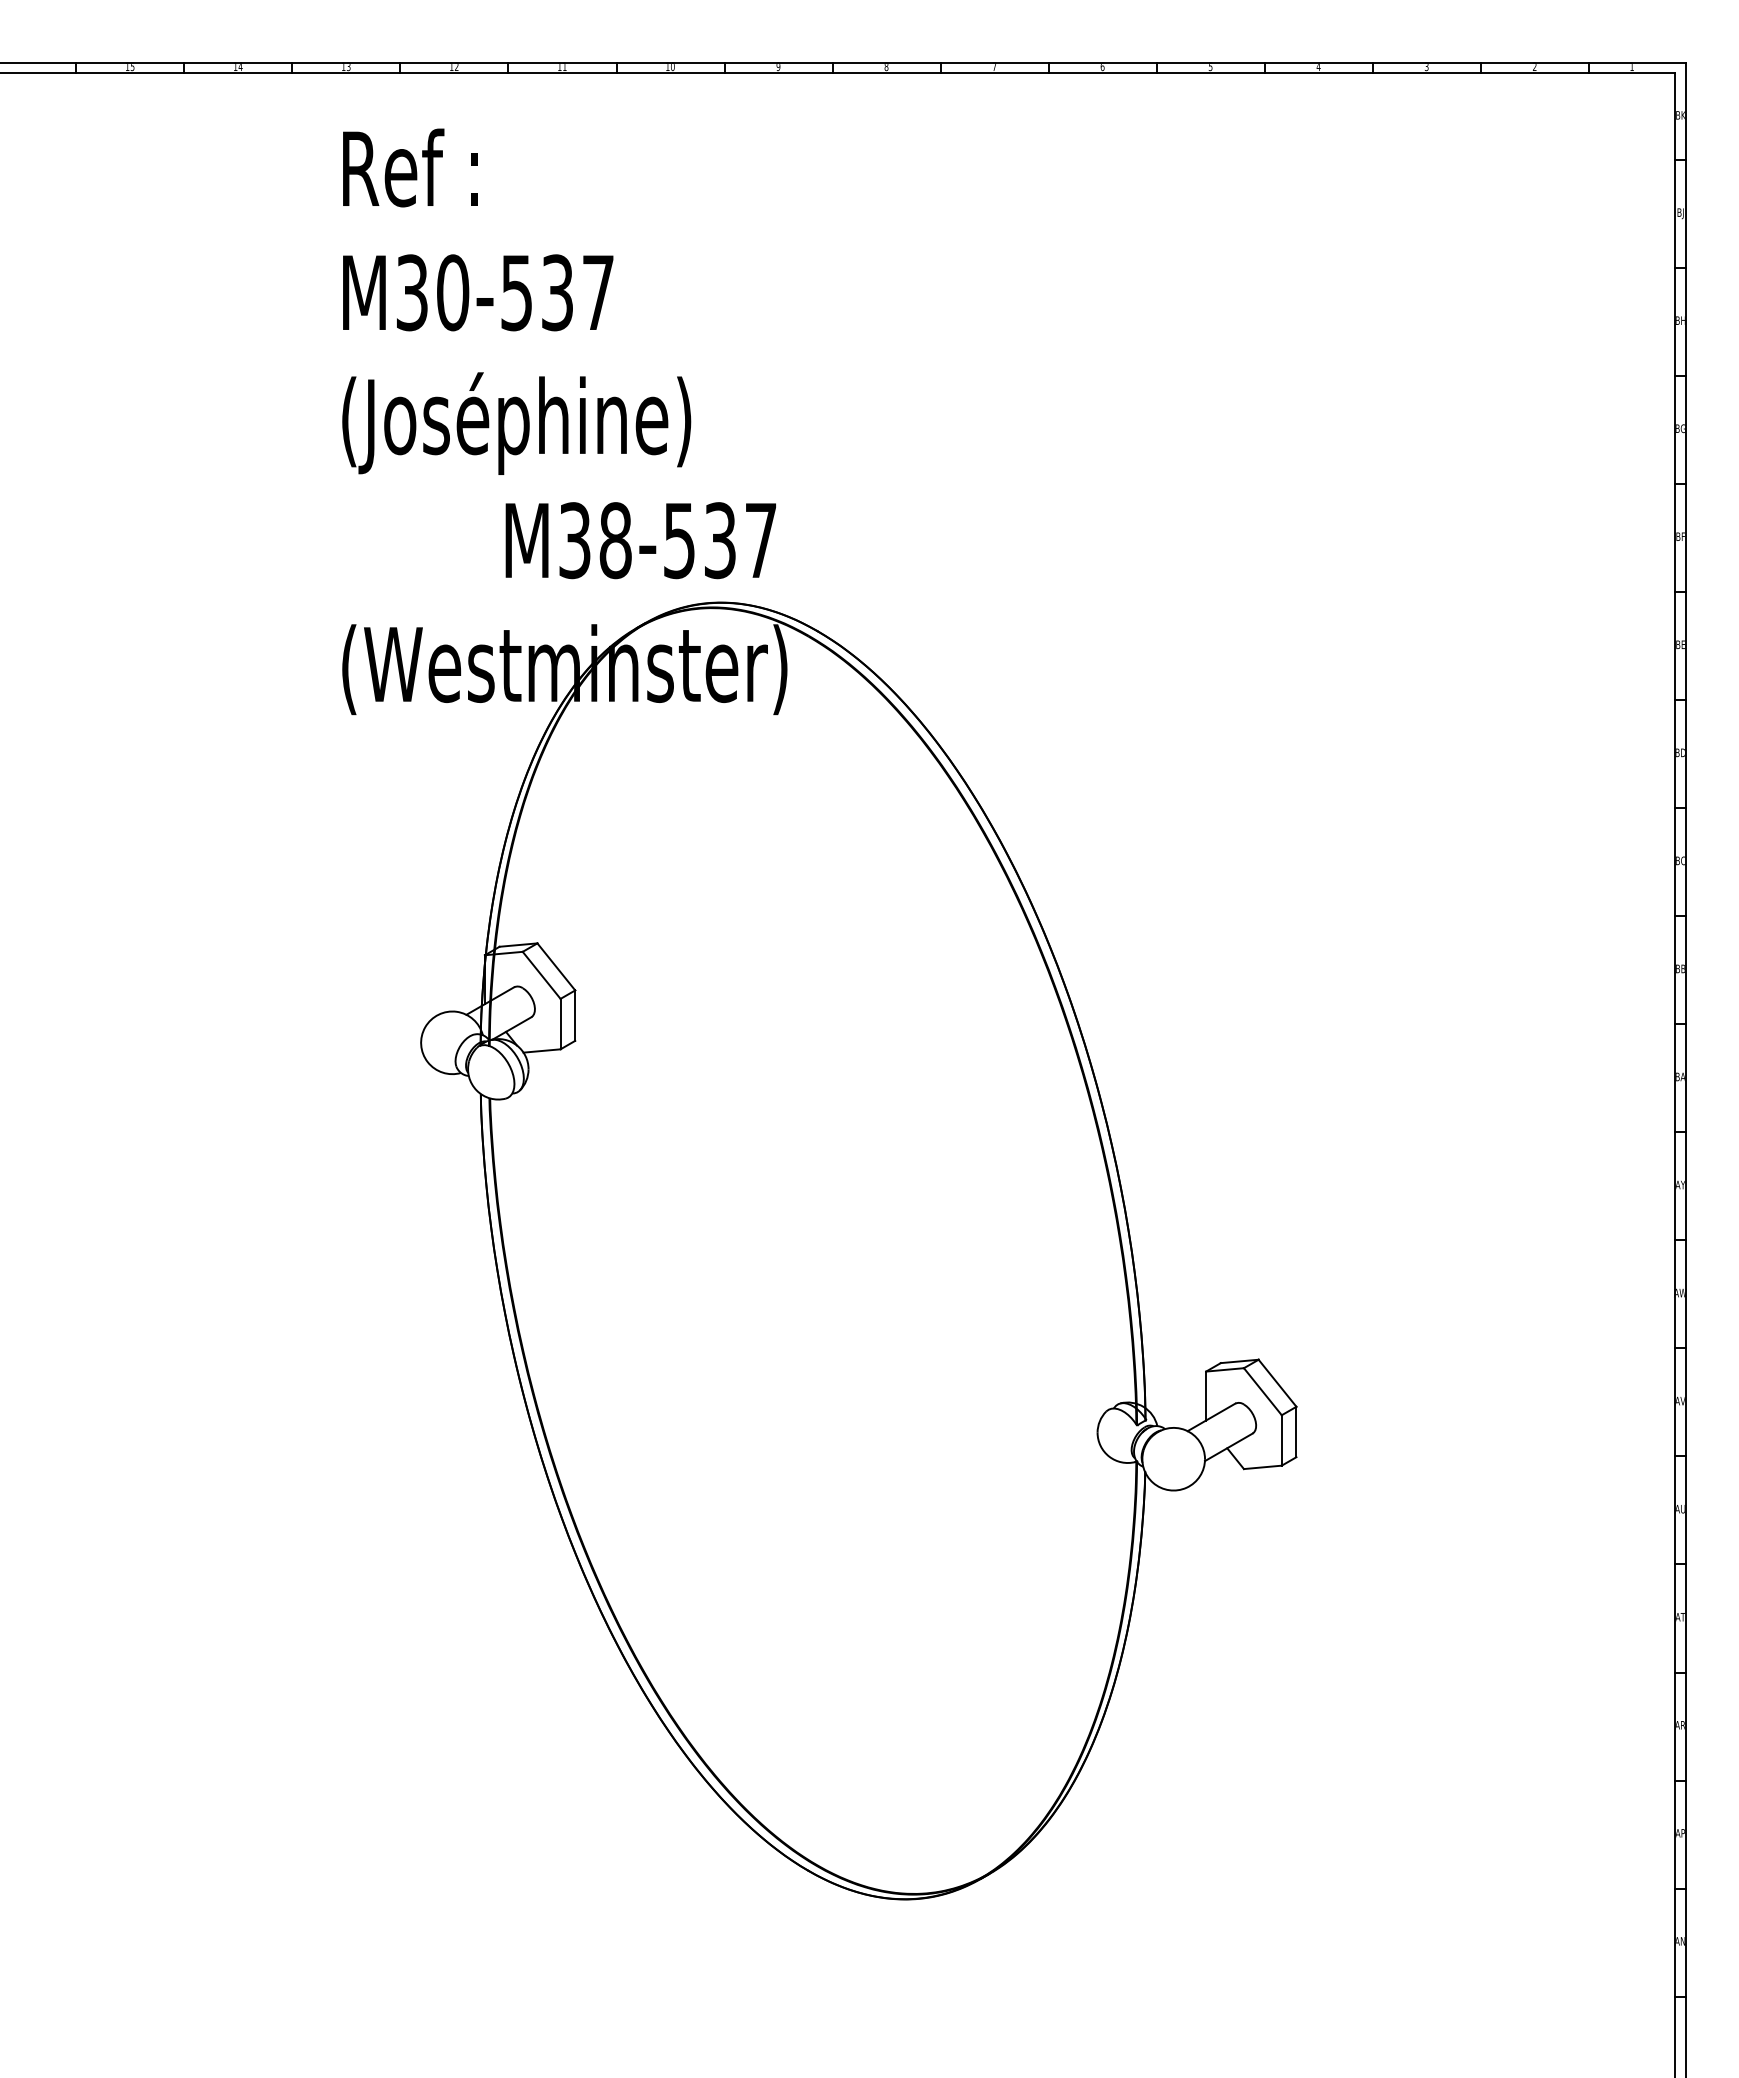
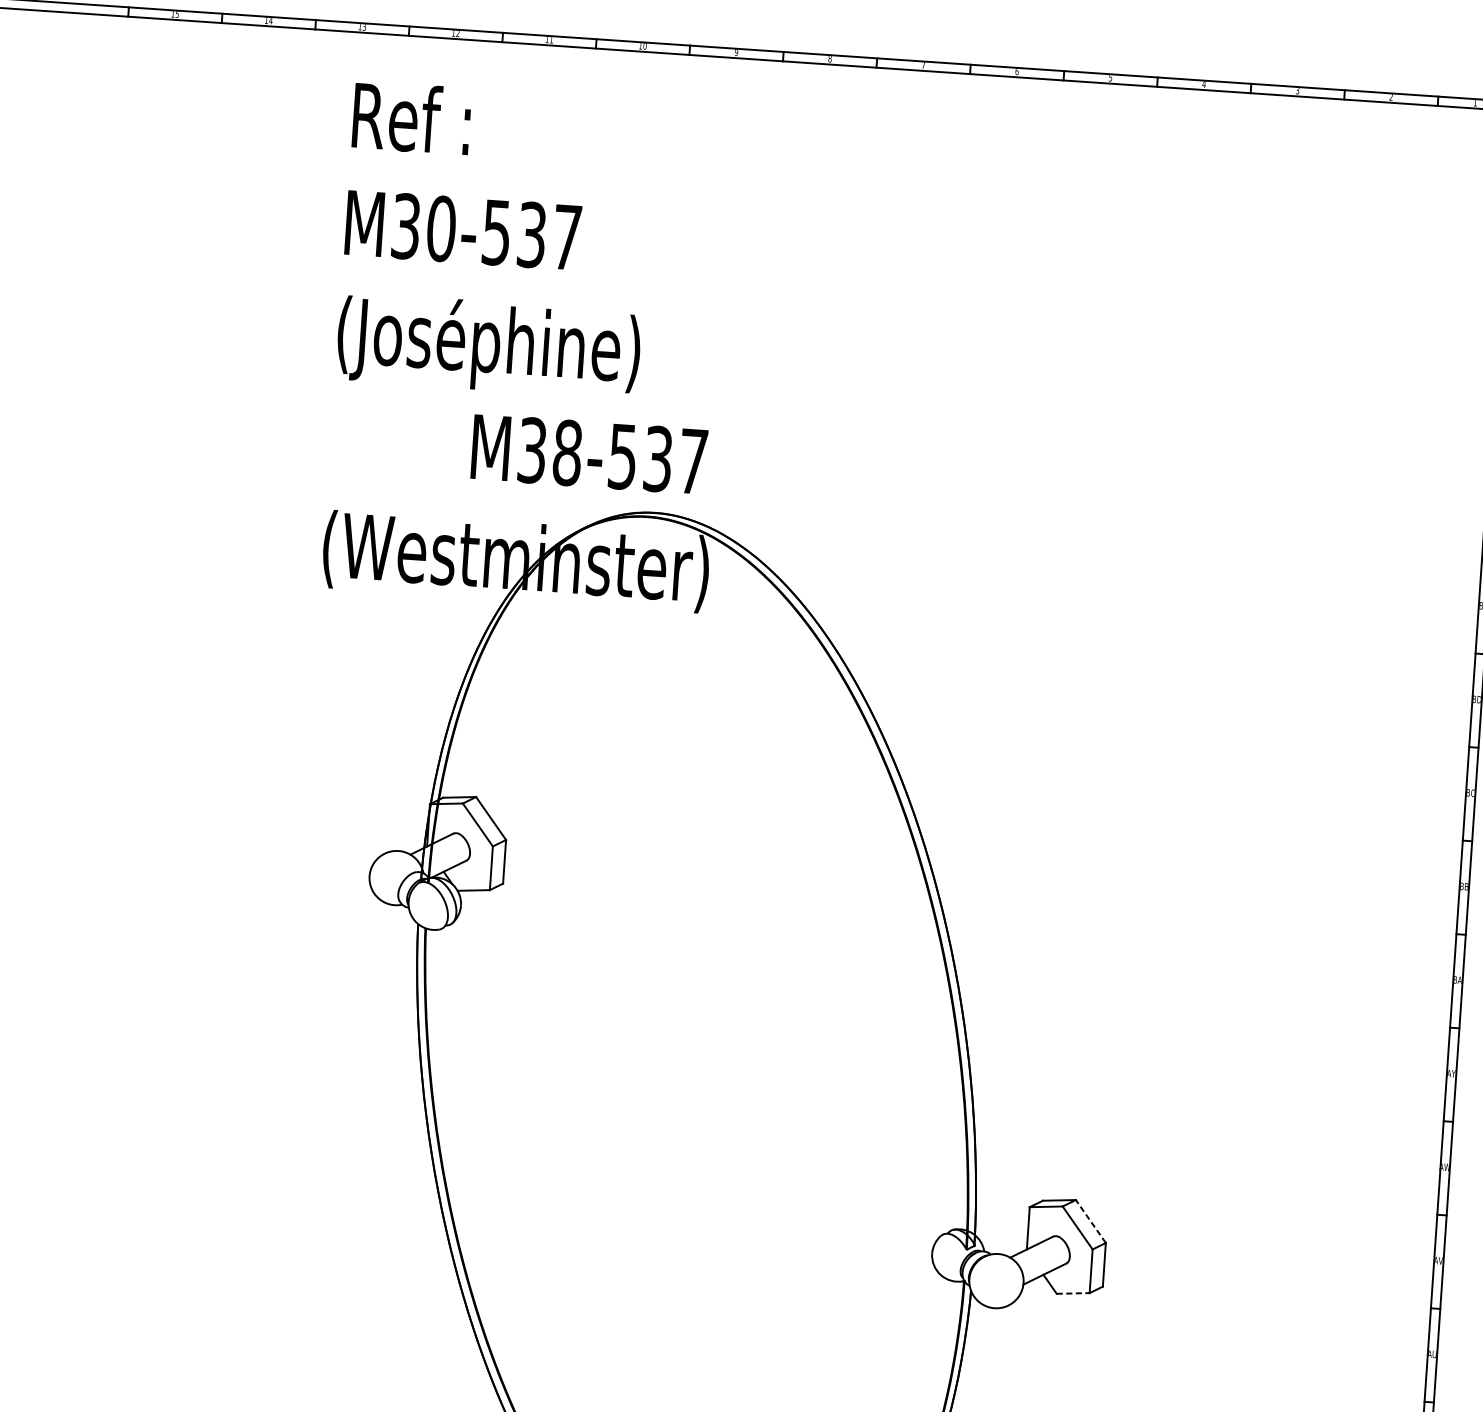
line: (1277, 1382) -> (1090, 1220), solid -> dashed
line: (1262, 1467) -> (1072, 1293), solid -> dashed

